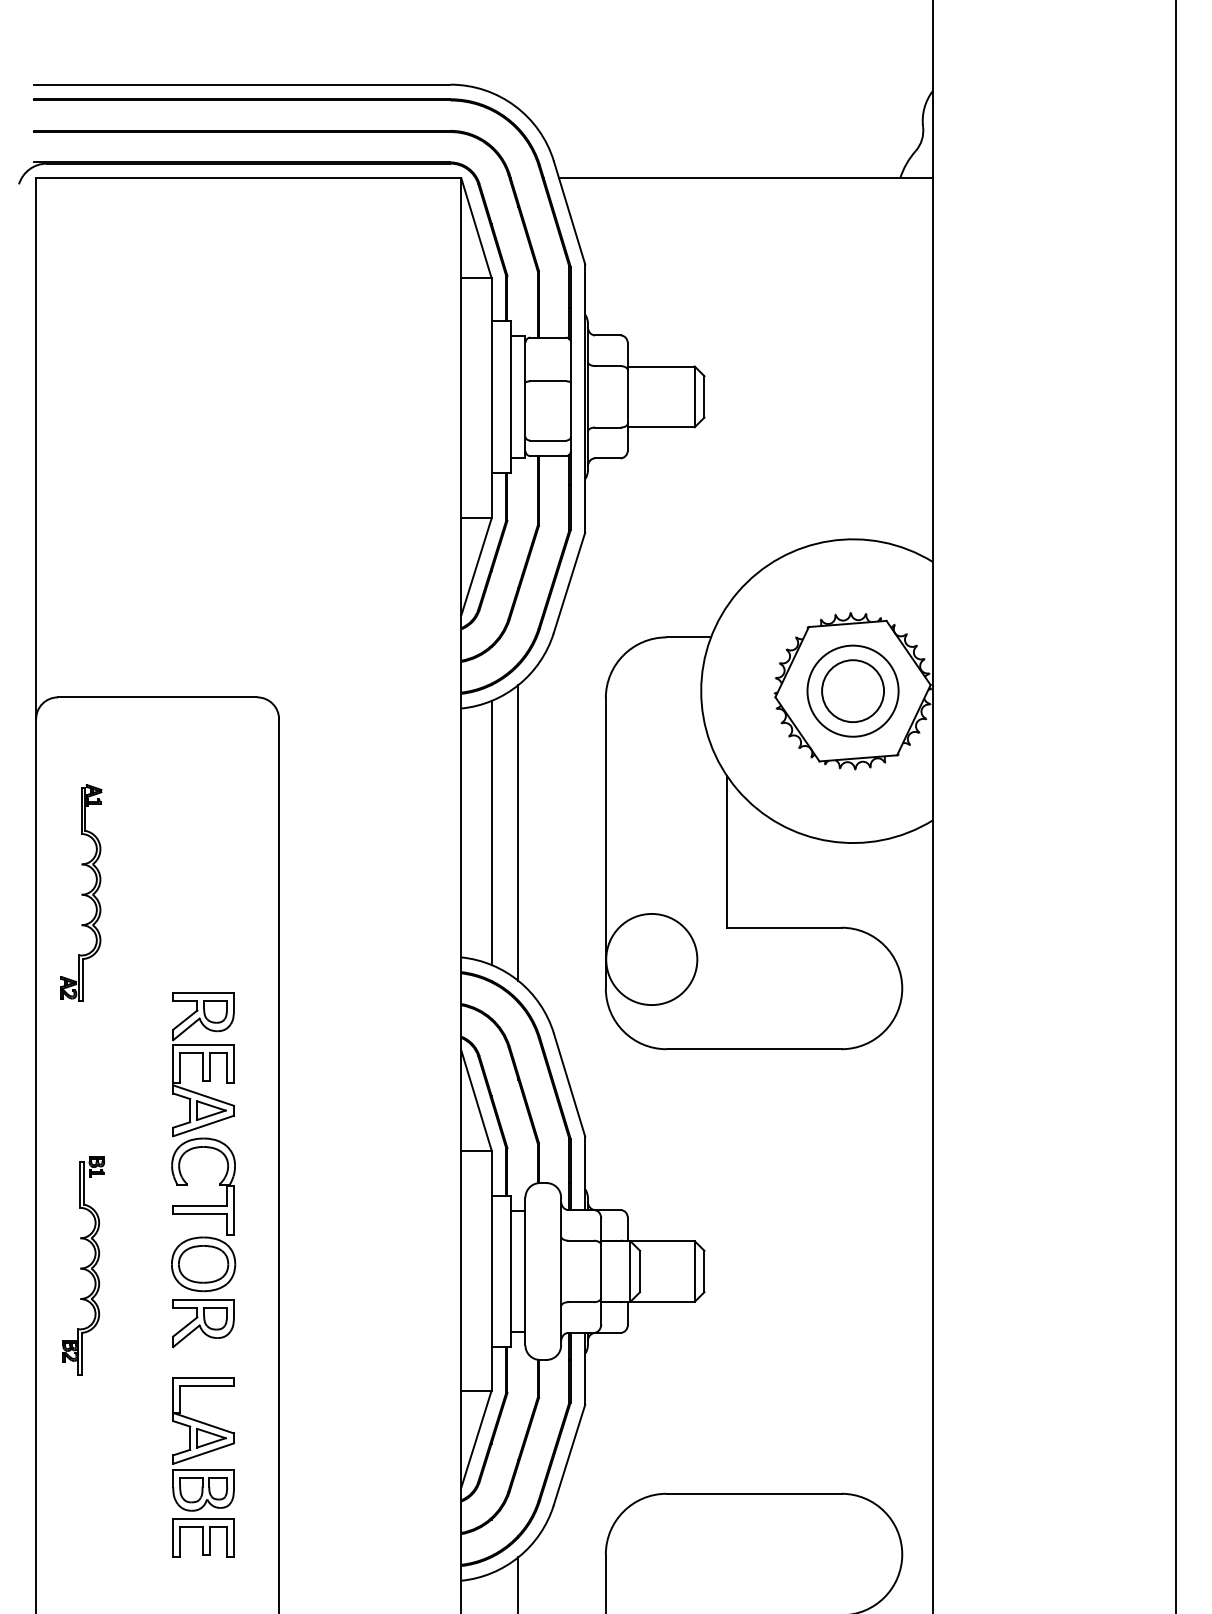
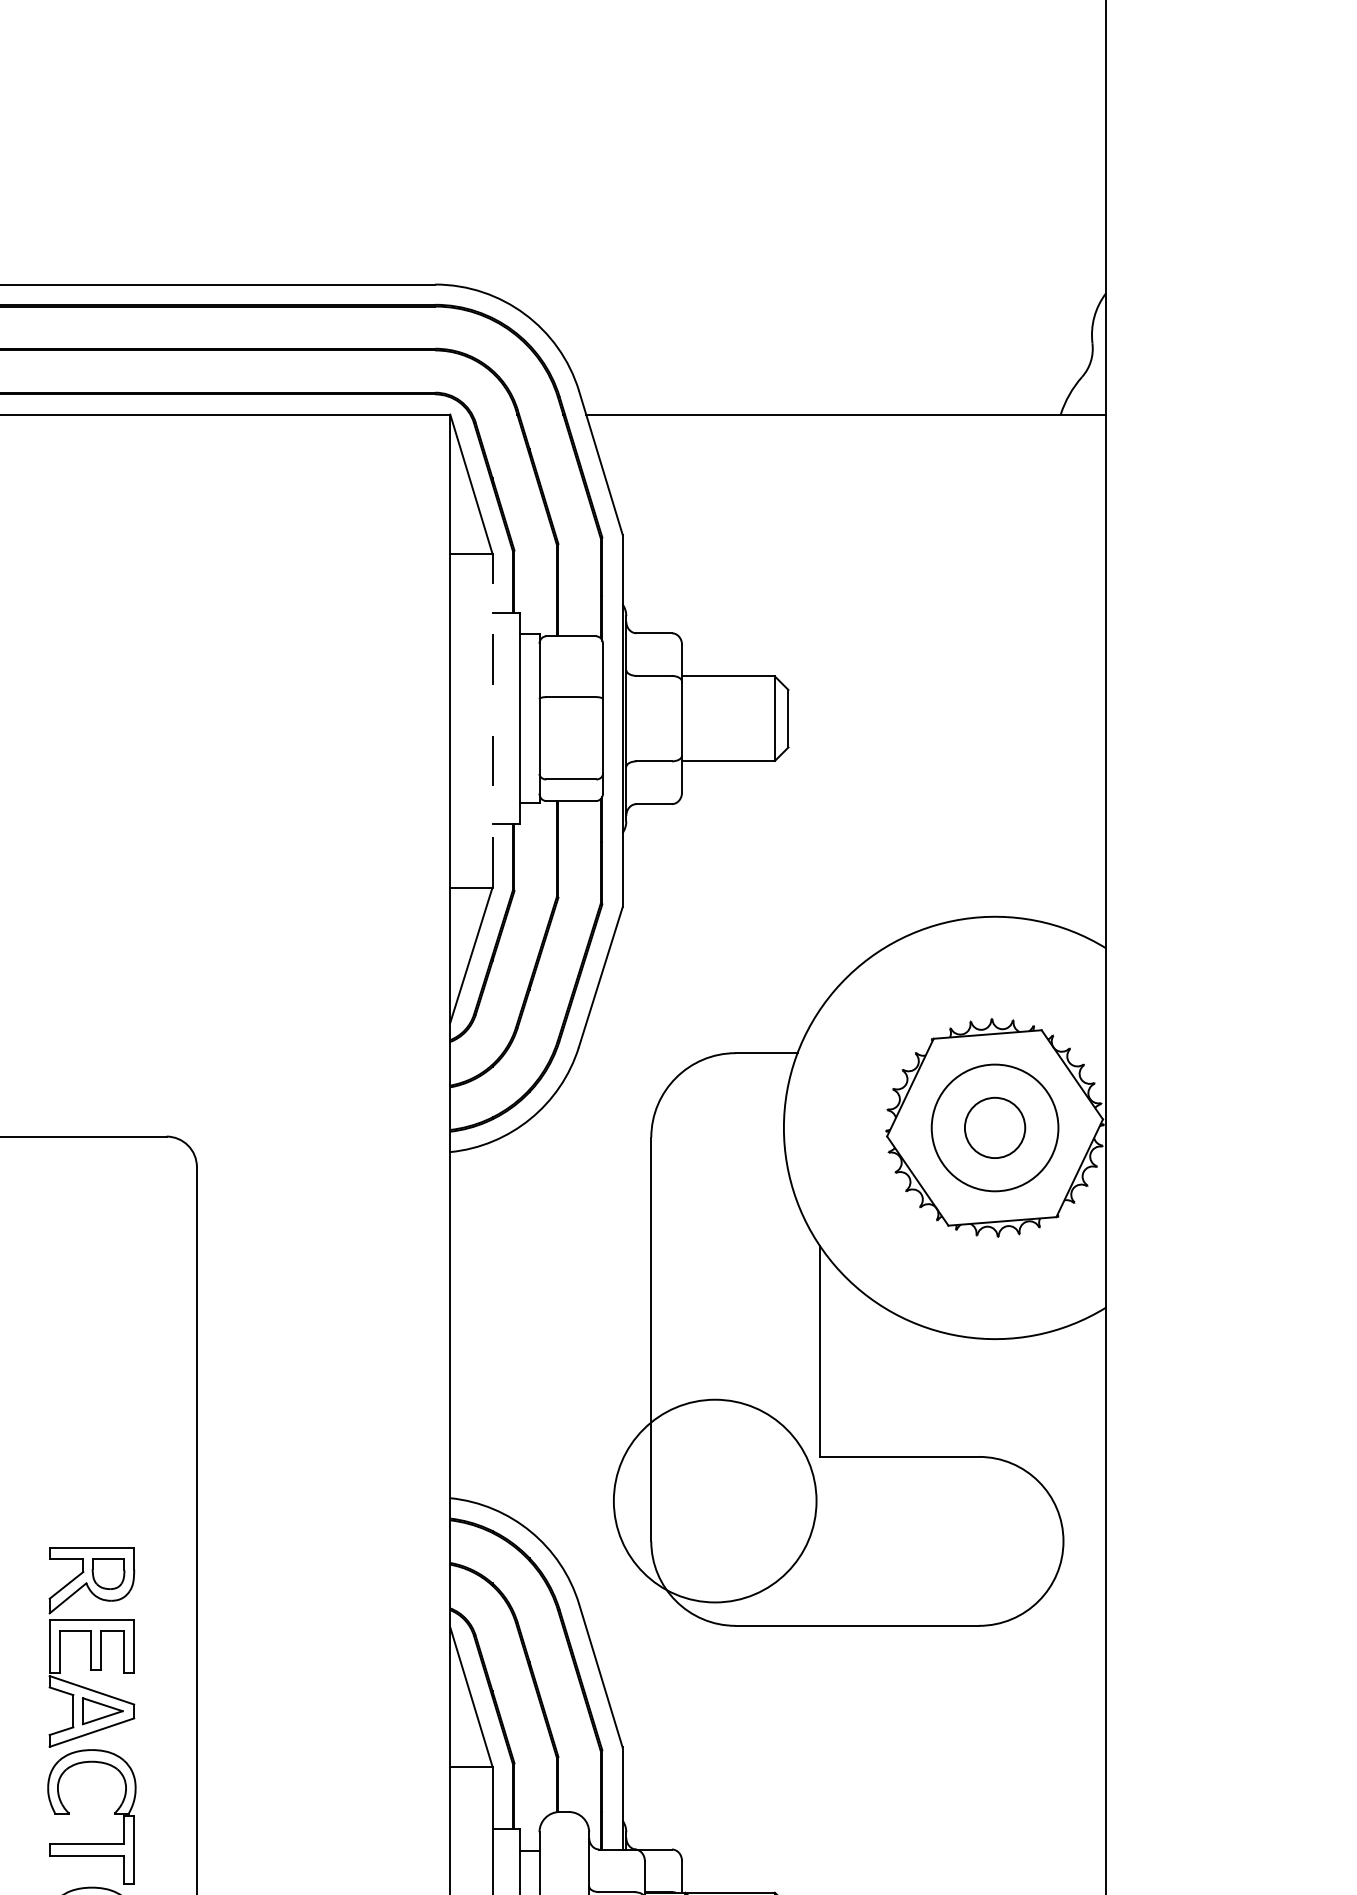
line: (491, 397) -> (492, 719), solid -> dashed
circle: (853, 691) -> (995, 1128), size x0.7
line: (491, 832) -> (492, 1324), removed
line: (518, 832) -> (529, 1324), removed
circle: (651, 959) -> (714, 1501), size x1.6

